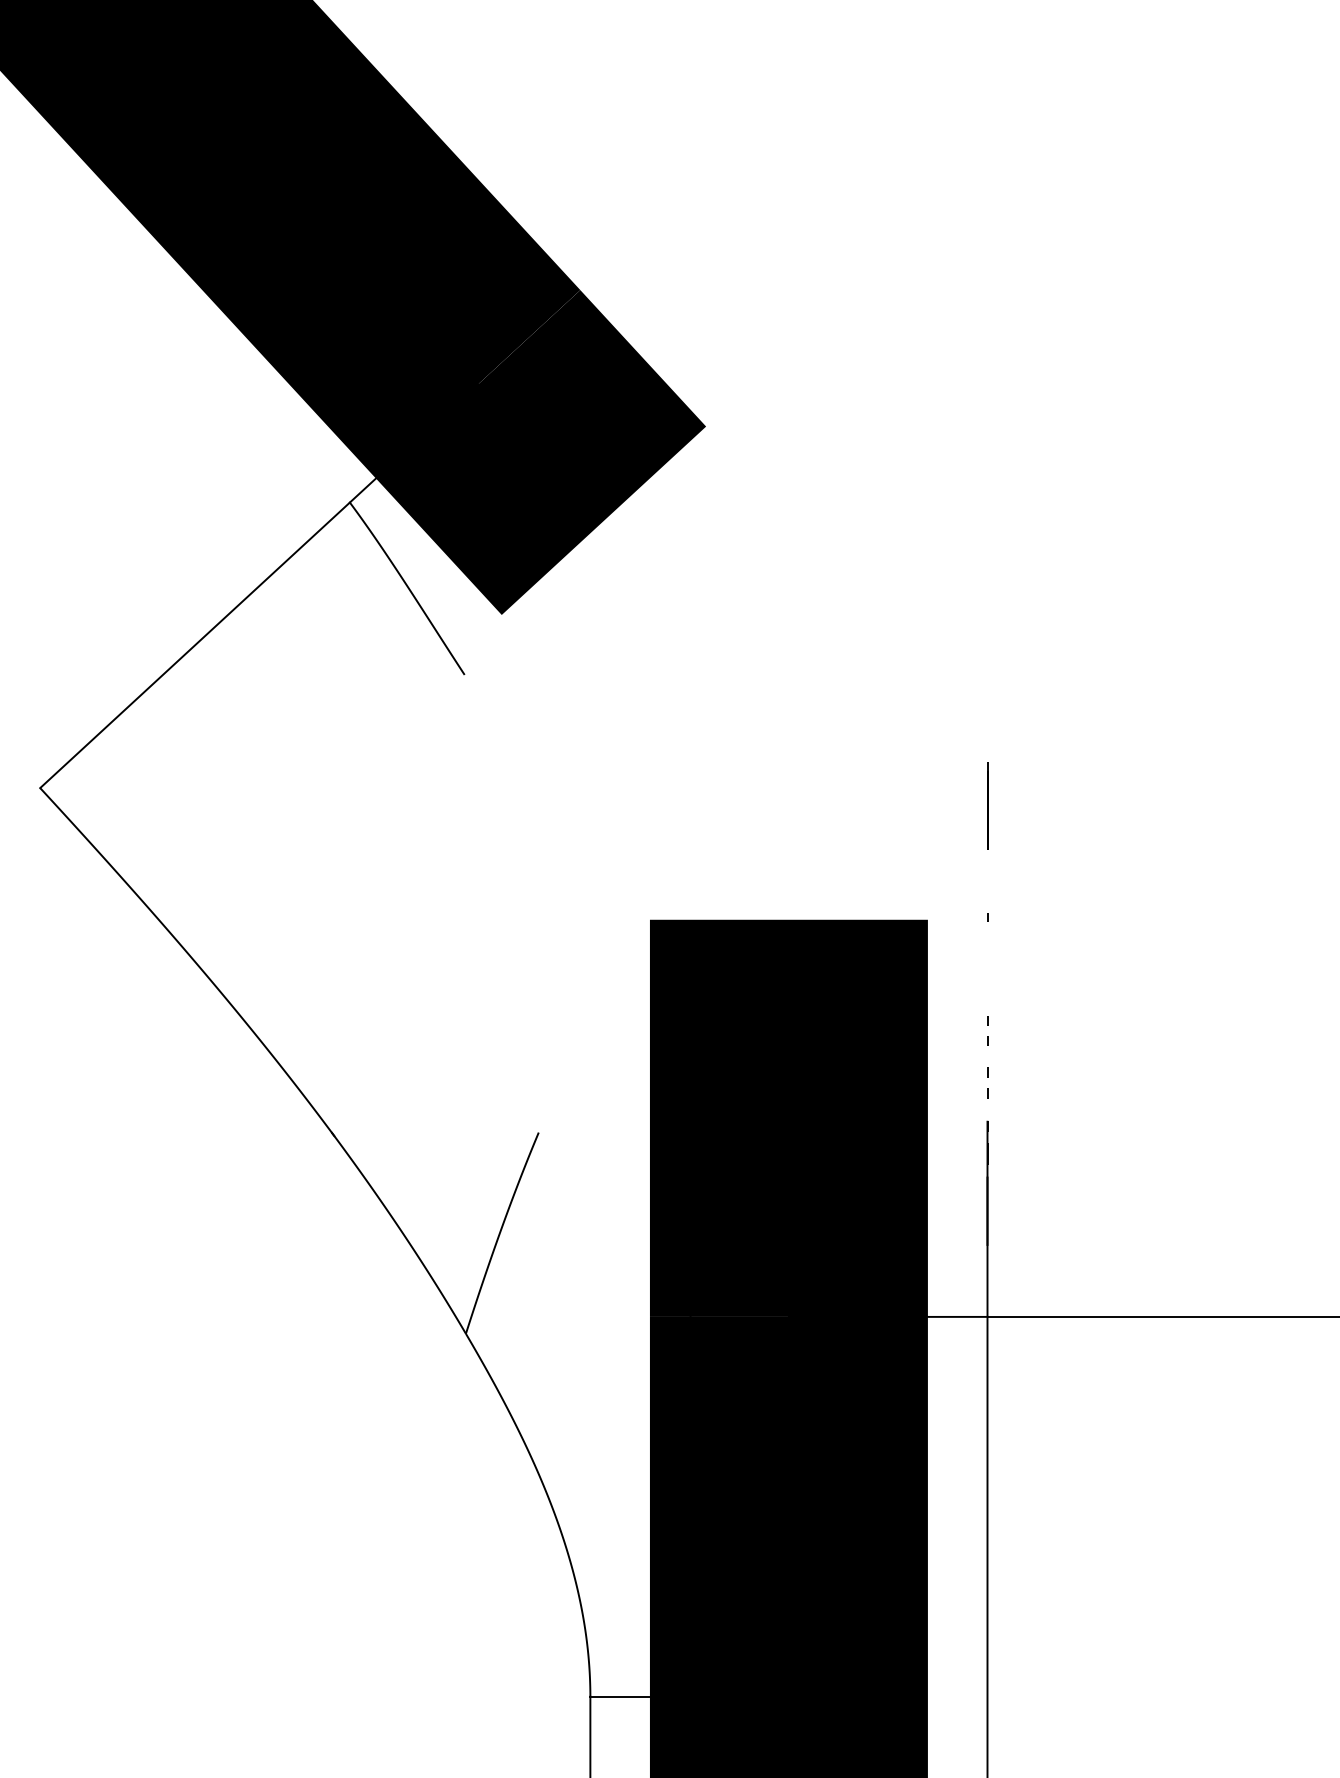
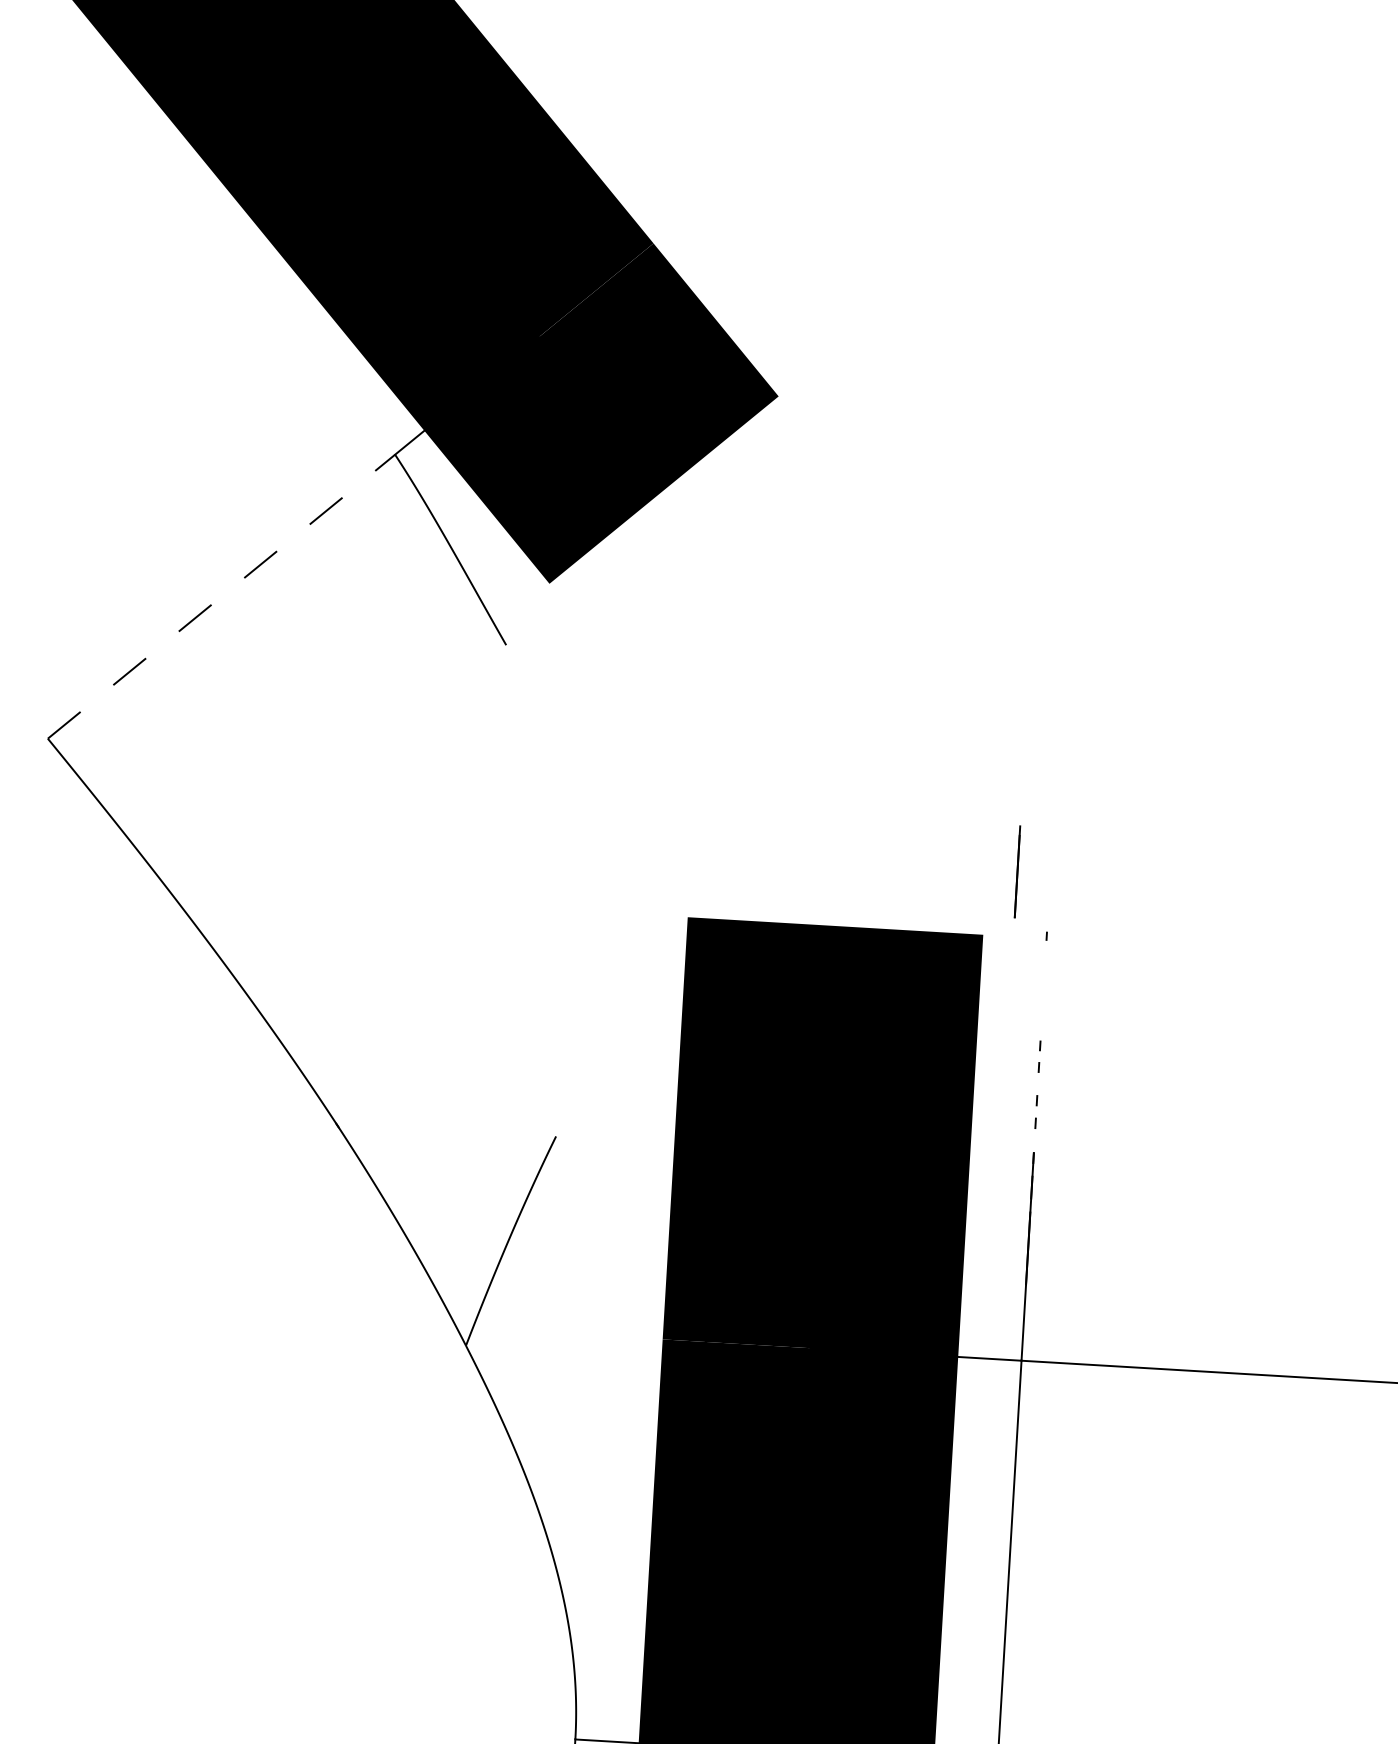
line: (195, 645) -> (221, 596), solid -> dashed
line: (987, 805) -> (1017, 871), moved

